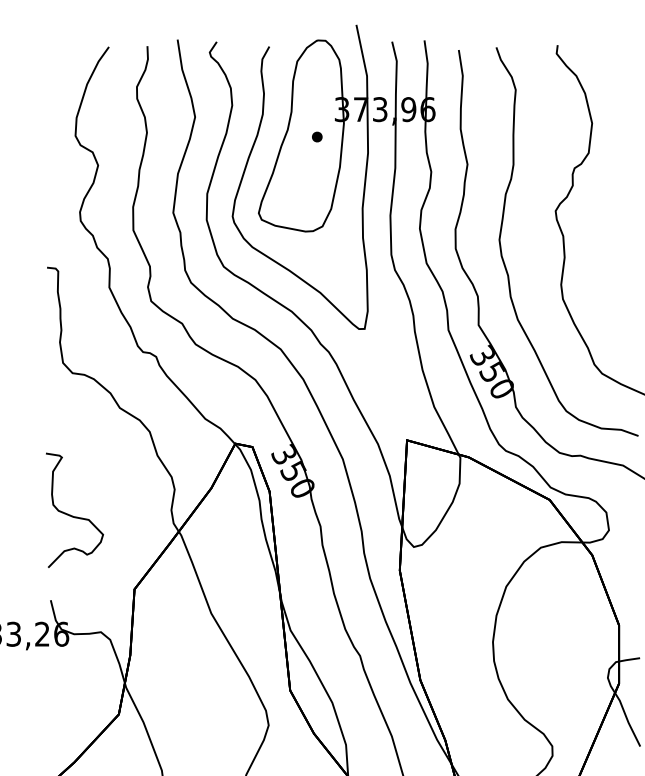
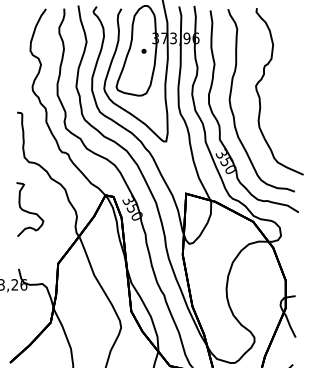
curve: (73, 514) -> (29, 211), moved

